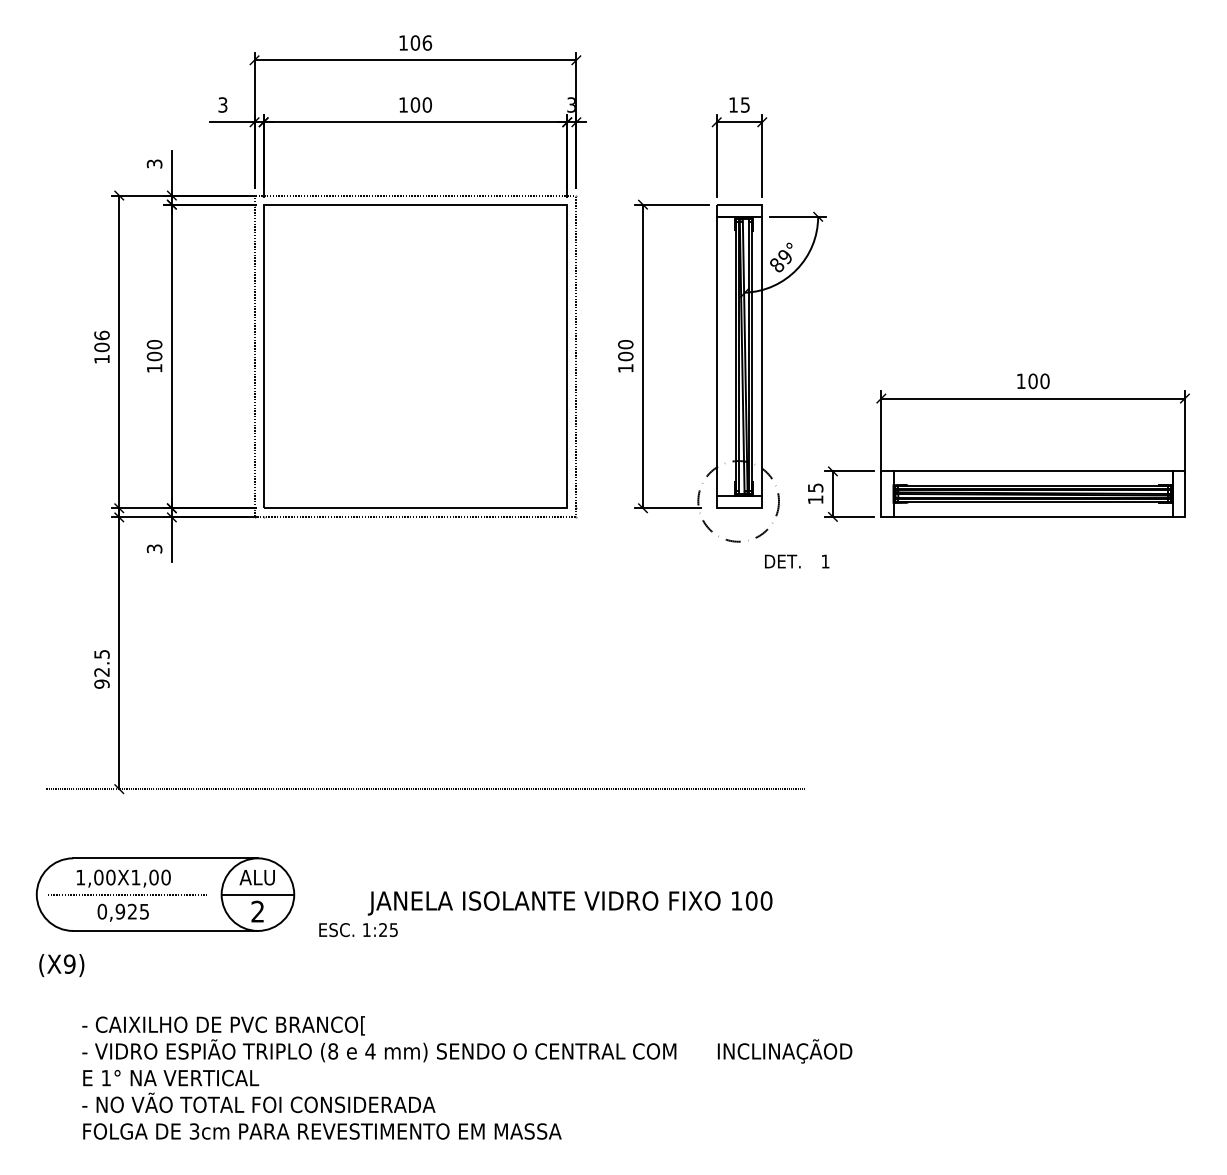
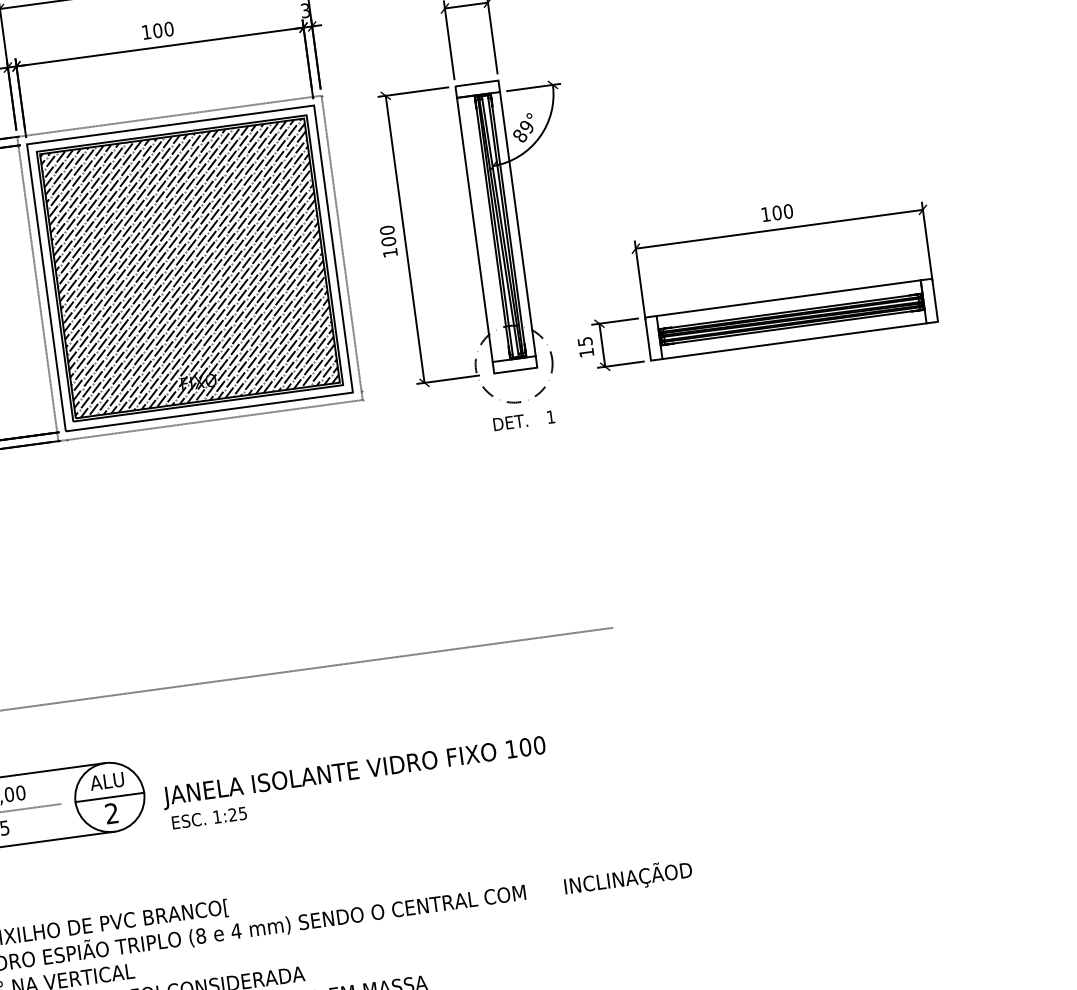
part: (415, 356) -> (190, 268), added
text: (797, 561) -> (524, 420), moved
text: (569, 903) -> (353, 773), moved

